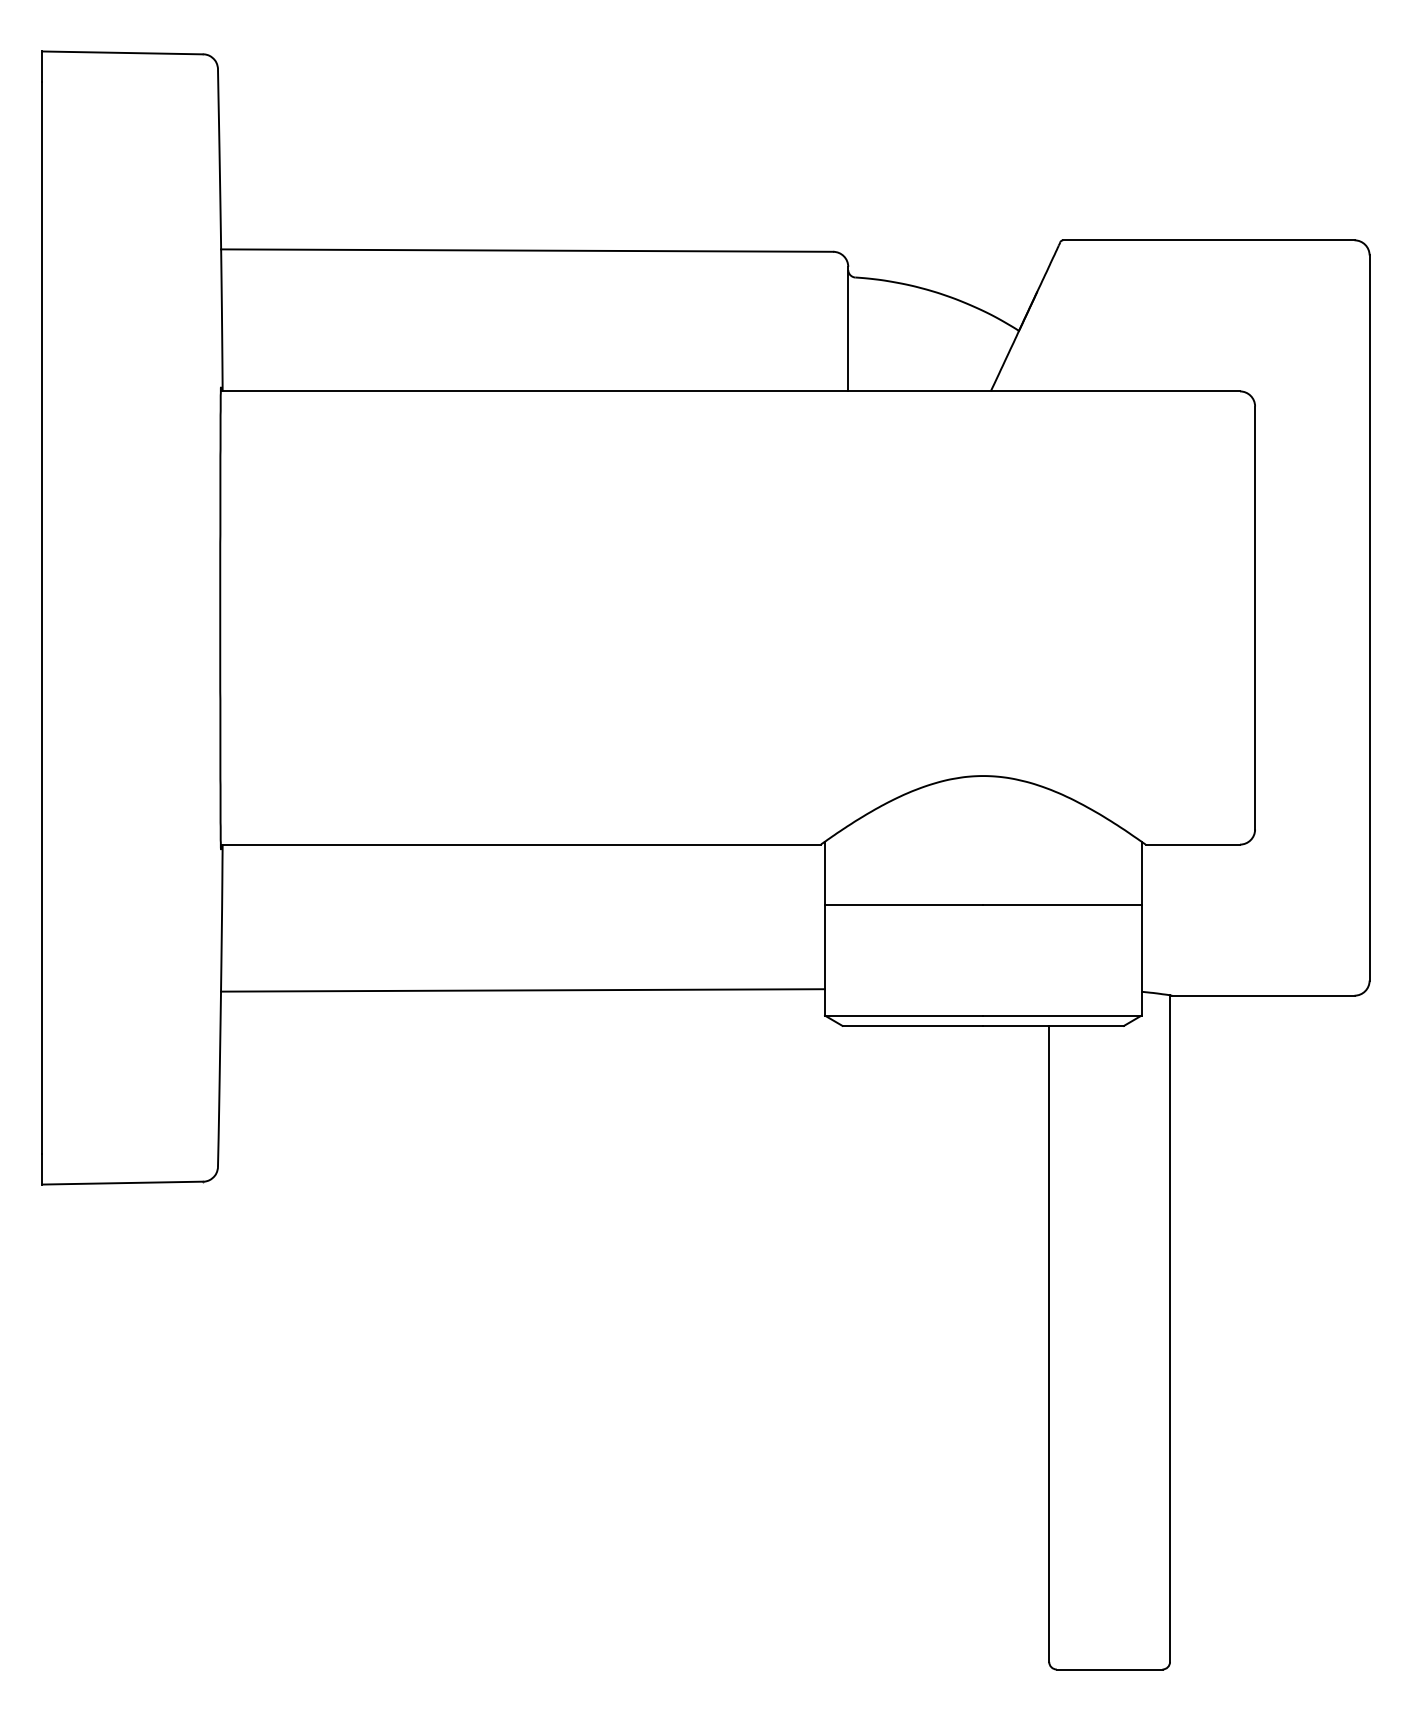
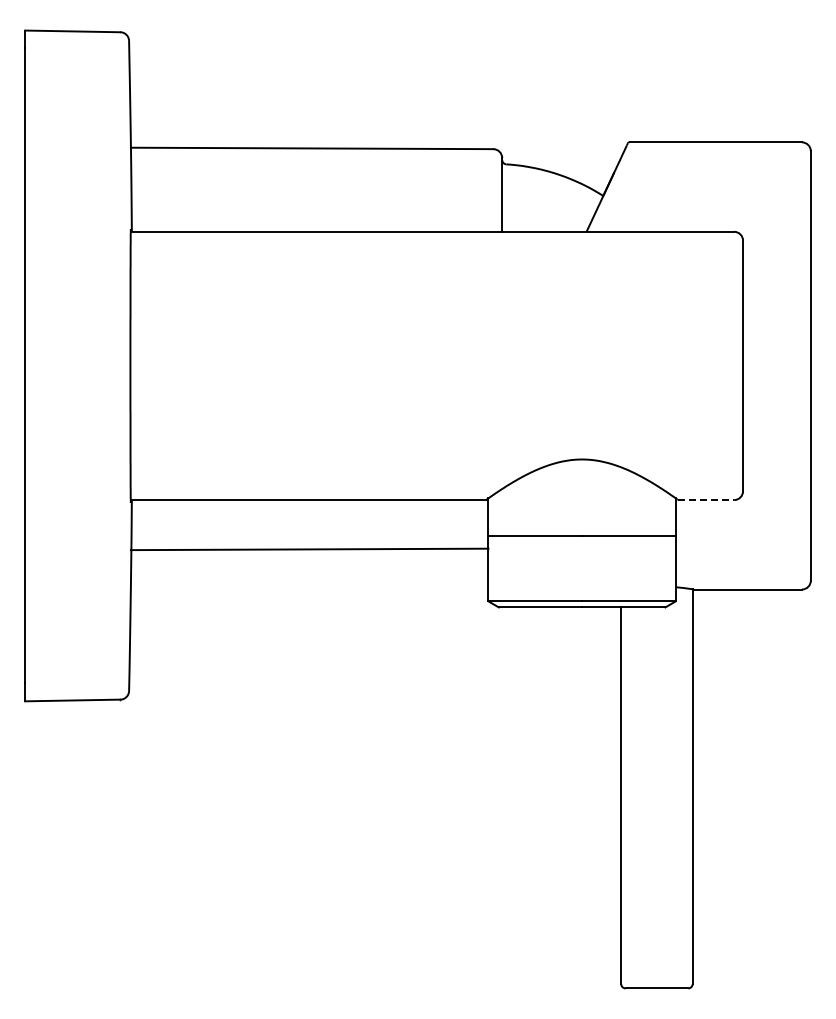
line: (1193, 845) -> (706, 500), solid -> dashed
line: (522, 990) -> (309, 549), moved

